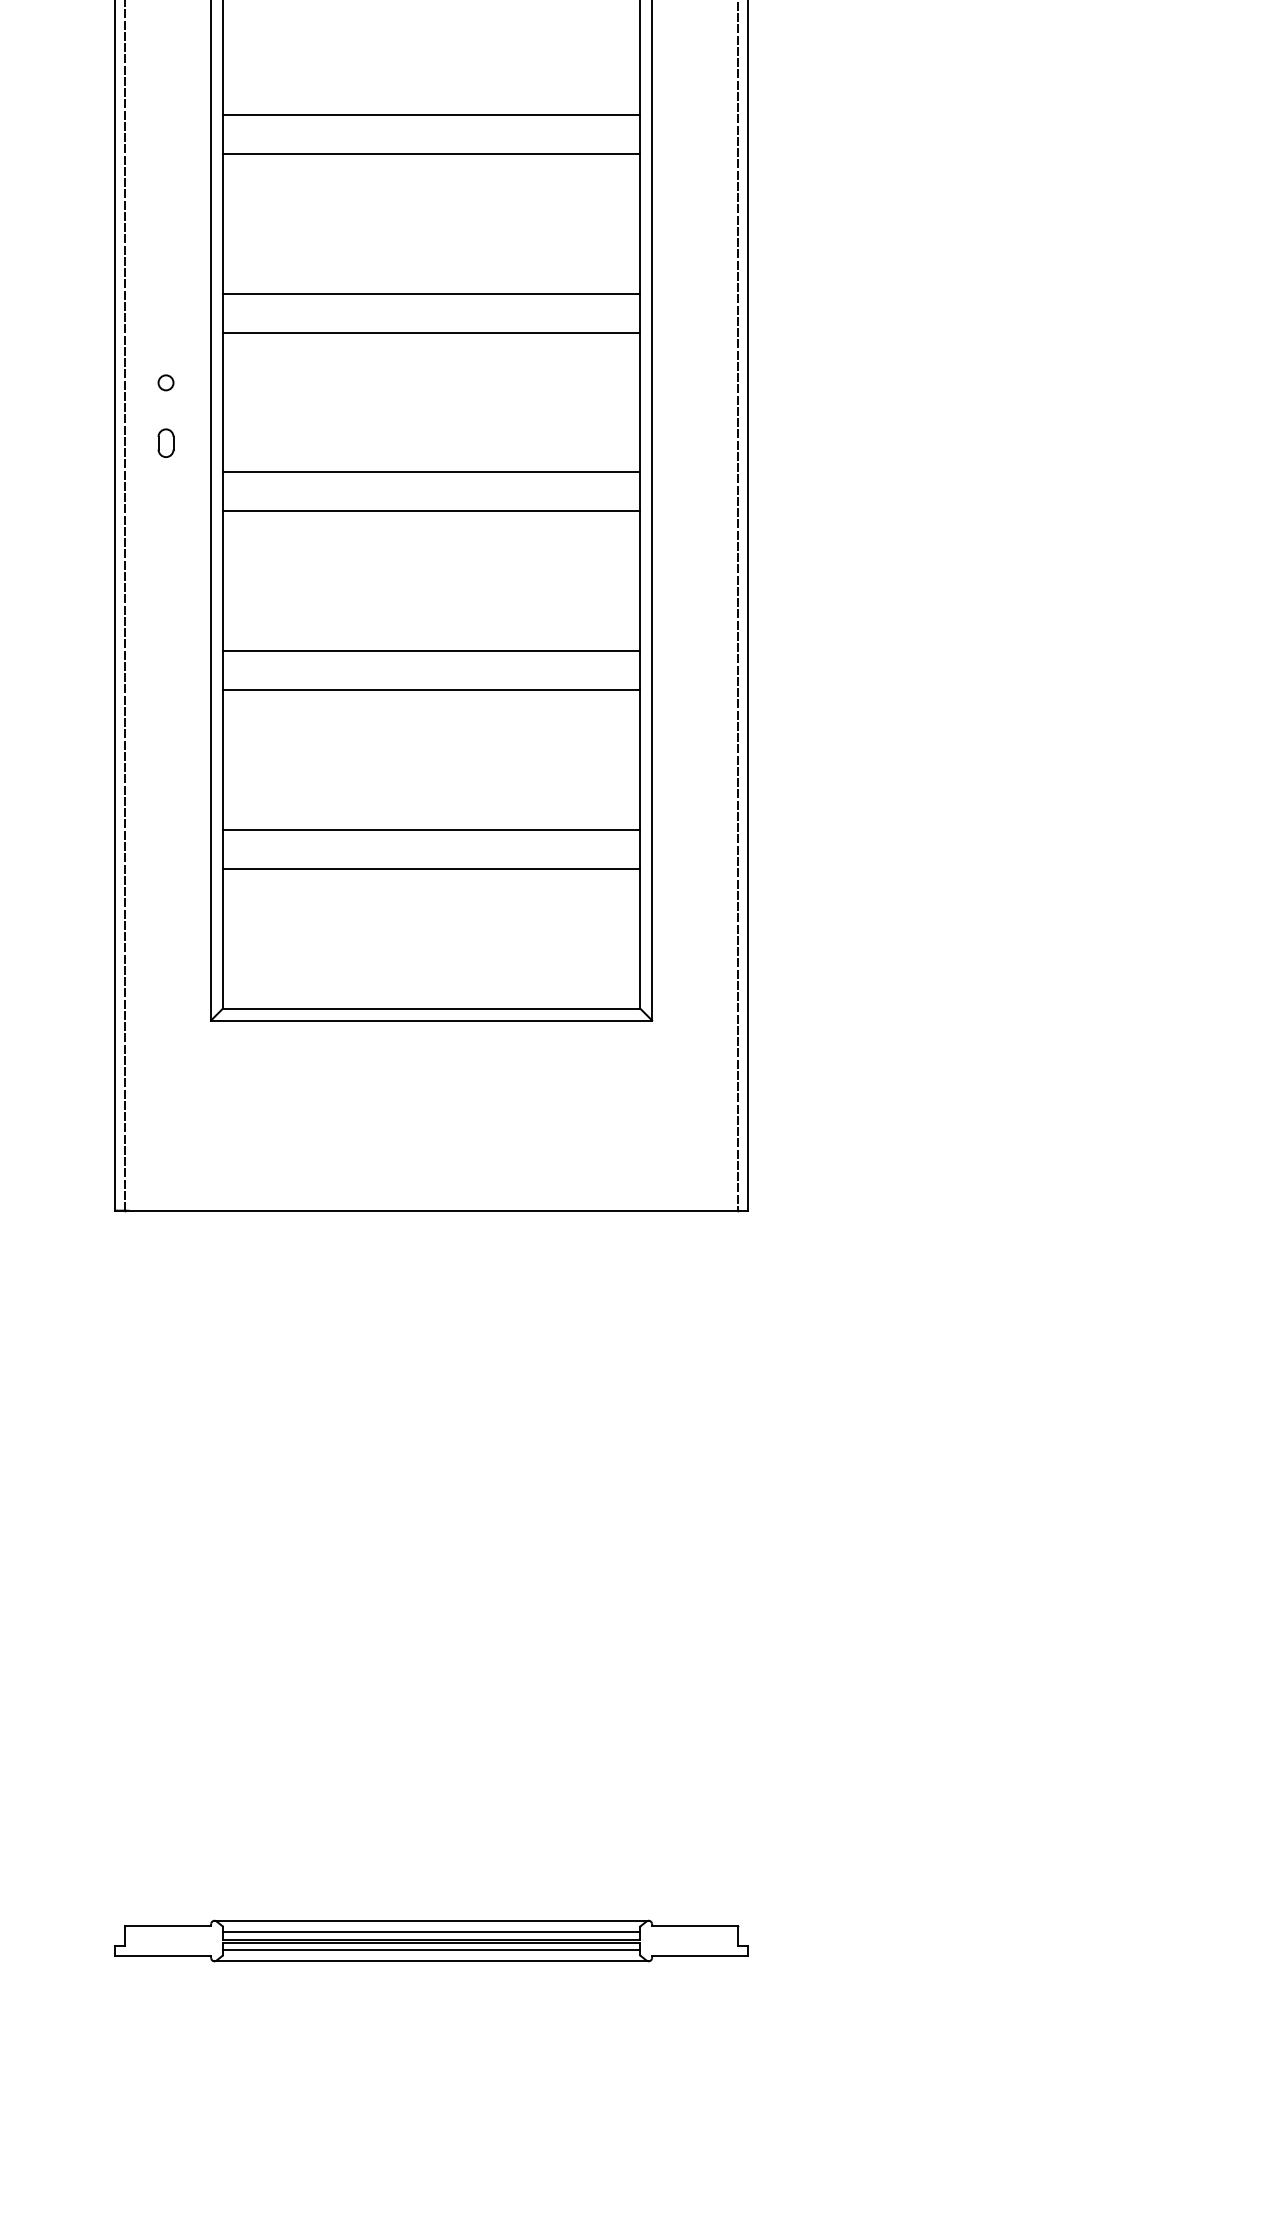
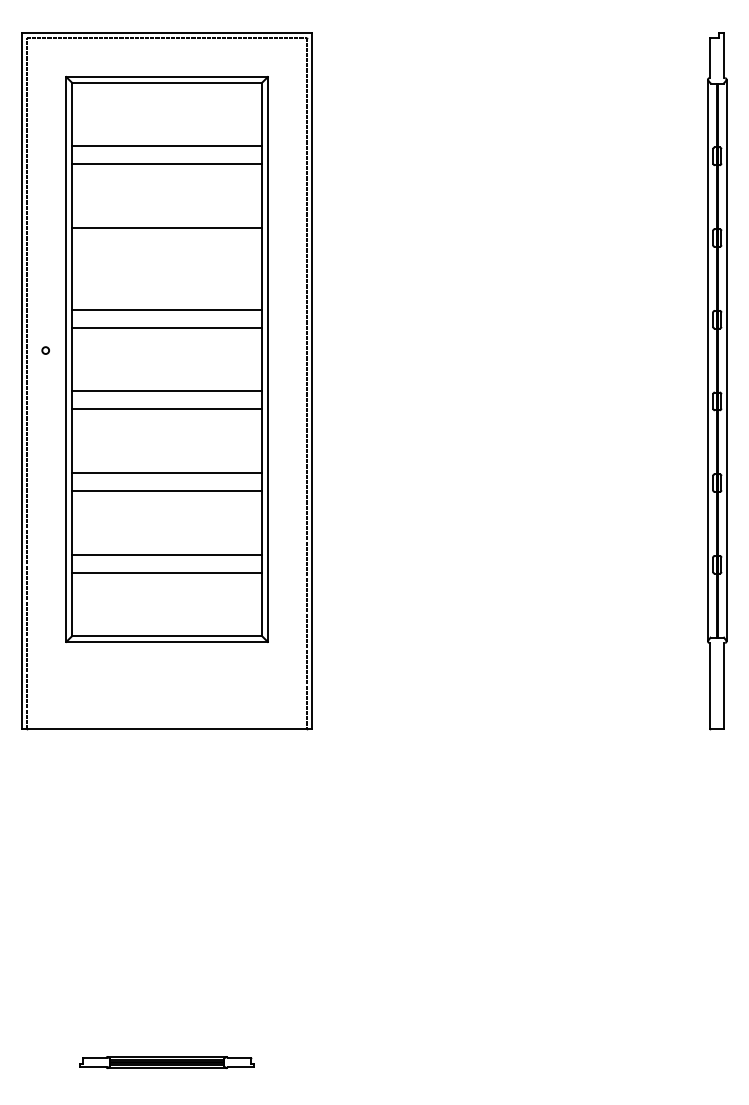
line: (430, 152) -> (166, 245), removed
part: (165, 443) -> (45, 378), removed
part: (430, 1940) -> (166, 1062), size x0.6

